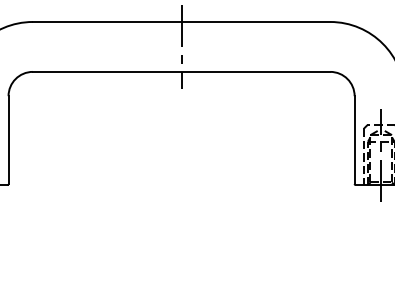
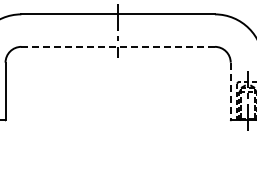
line: (182, 71) -> (118, 46), solid -> dashed
line: (354, 140) -> (230, 91), solid -> dashed

